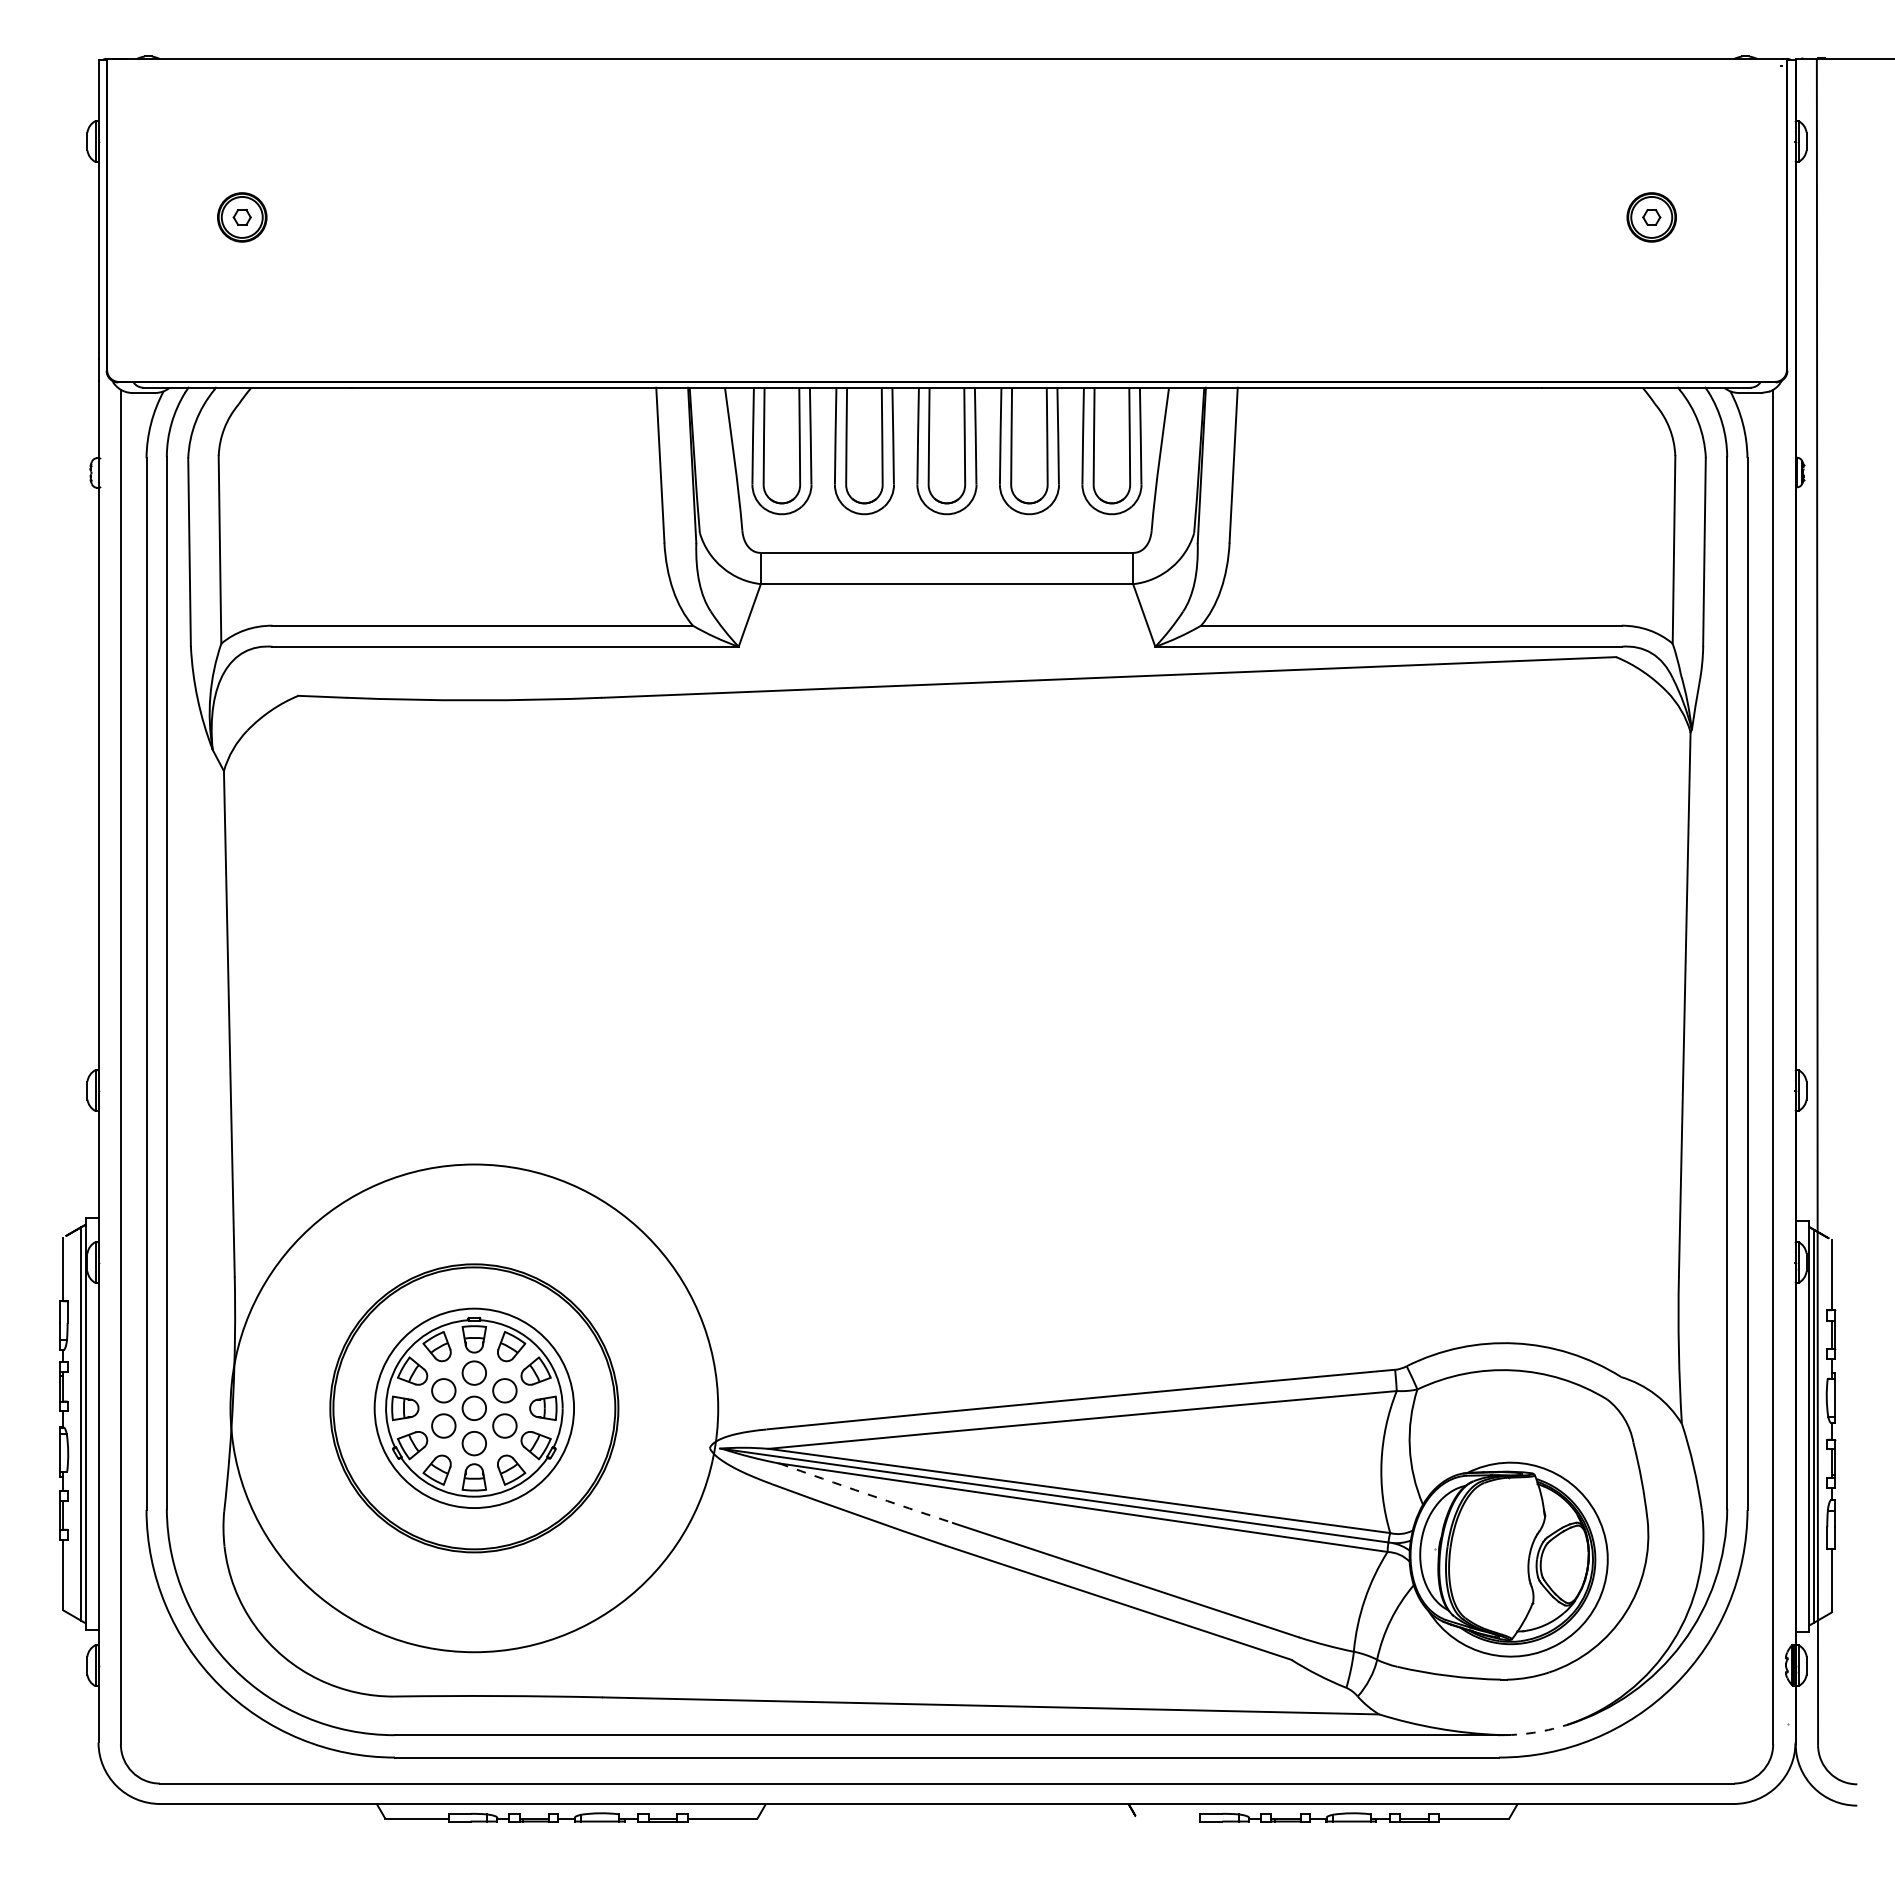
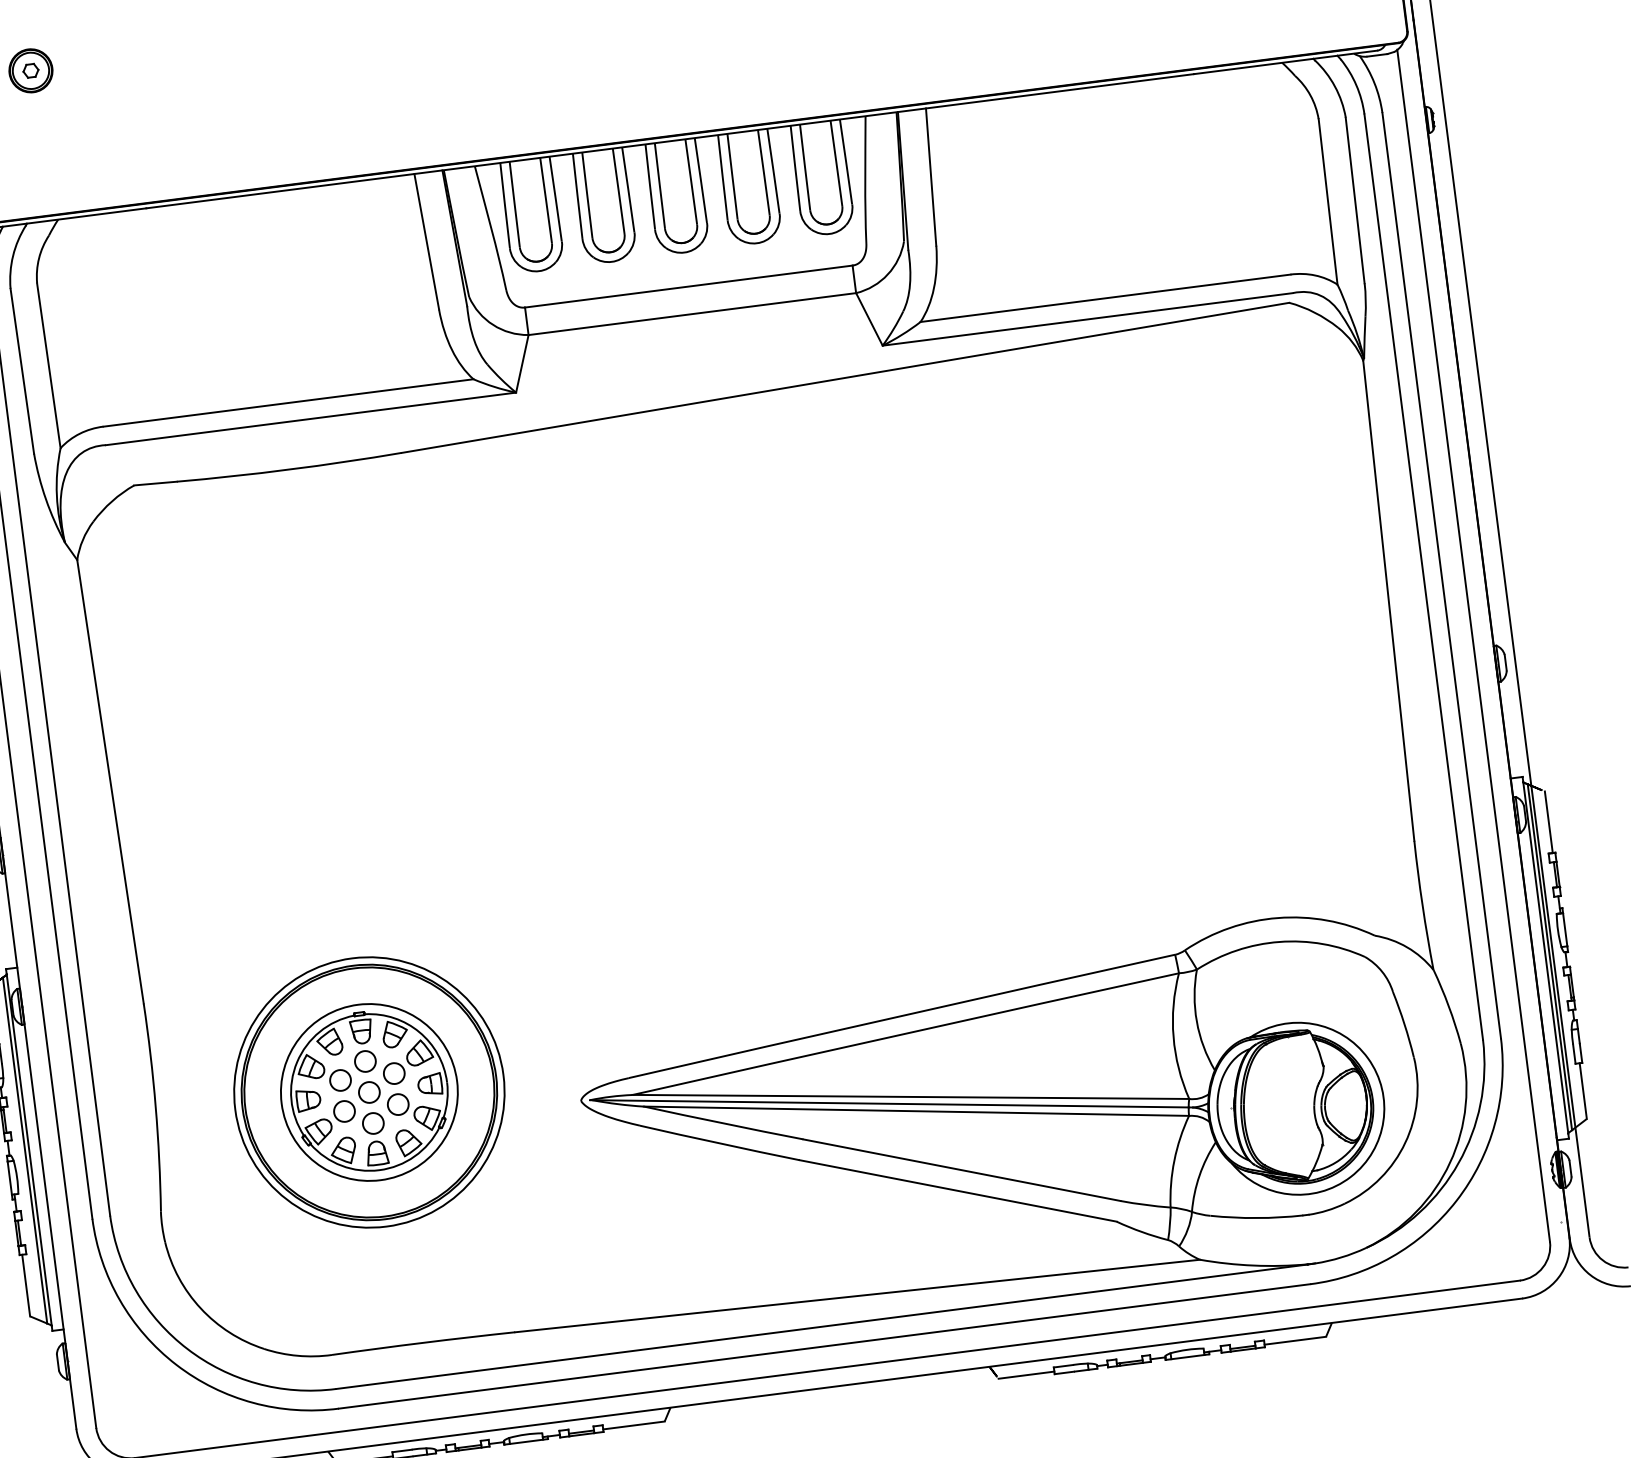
circle: (473, 1407) -> (368, 1091), size x0.62
arc: (865, 1493) -> (723, 1123), dashed -> solid
arc: (1537, 1732) -> (1341, 1257), dashed -> solid
line: (1168, 1818) -> (1026, 1375), added

